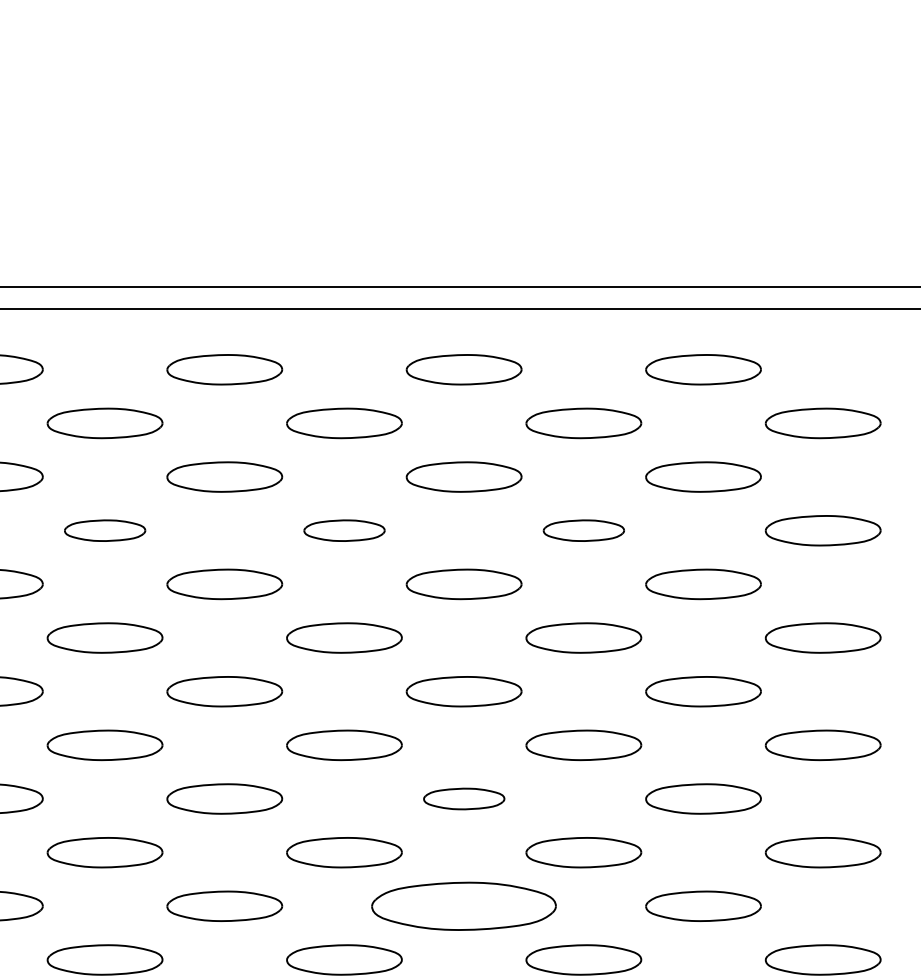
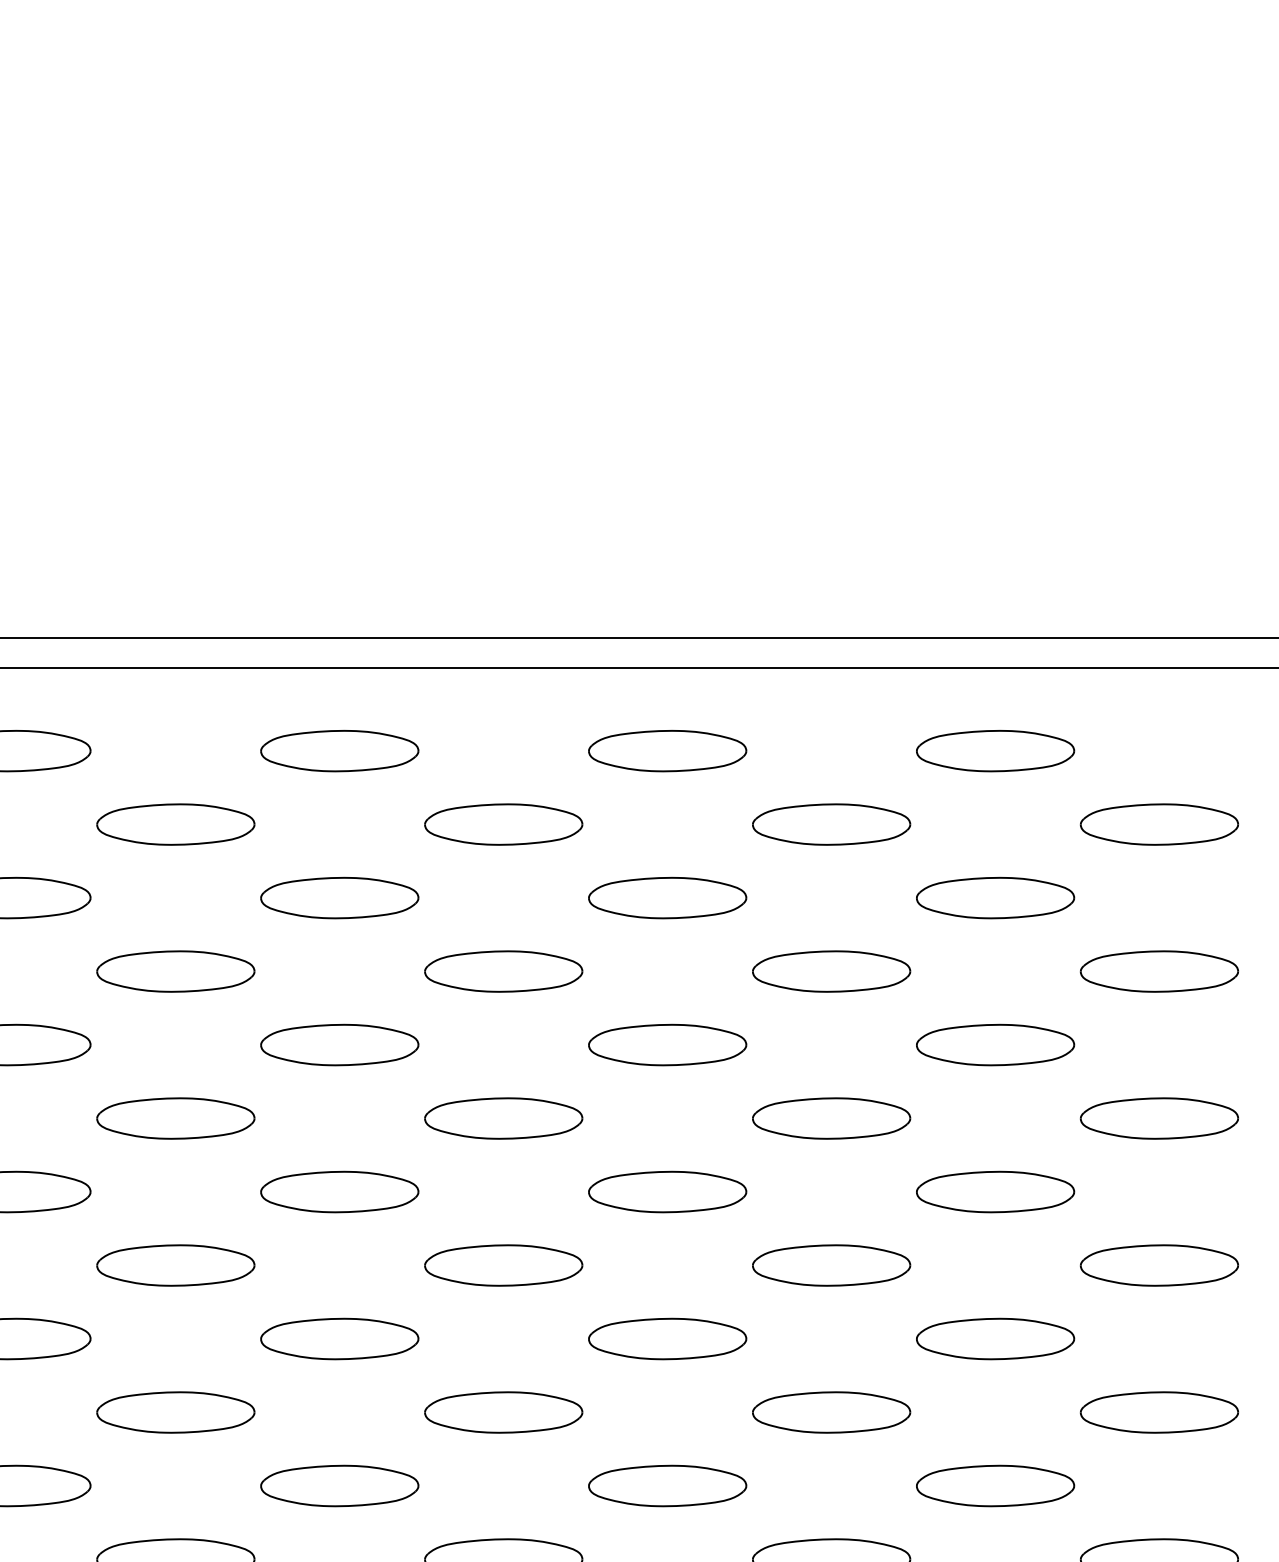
part: (104, 530) -> (175, 971), size x1.43
part: (344, 530) -> (503, 971), size x1.43
part: (583, 530) -> (831, 971), size x1.43
part: (464, 798) -> (667, 1338), size x1.43
part: (464, 905) -> (667, 1485), size x0.62

